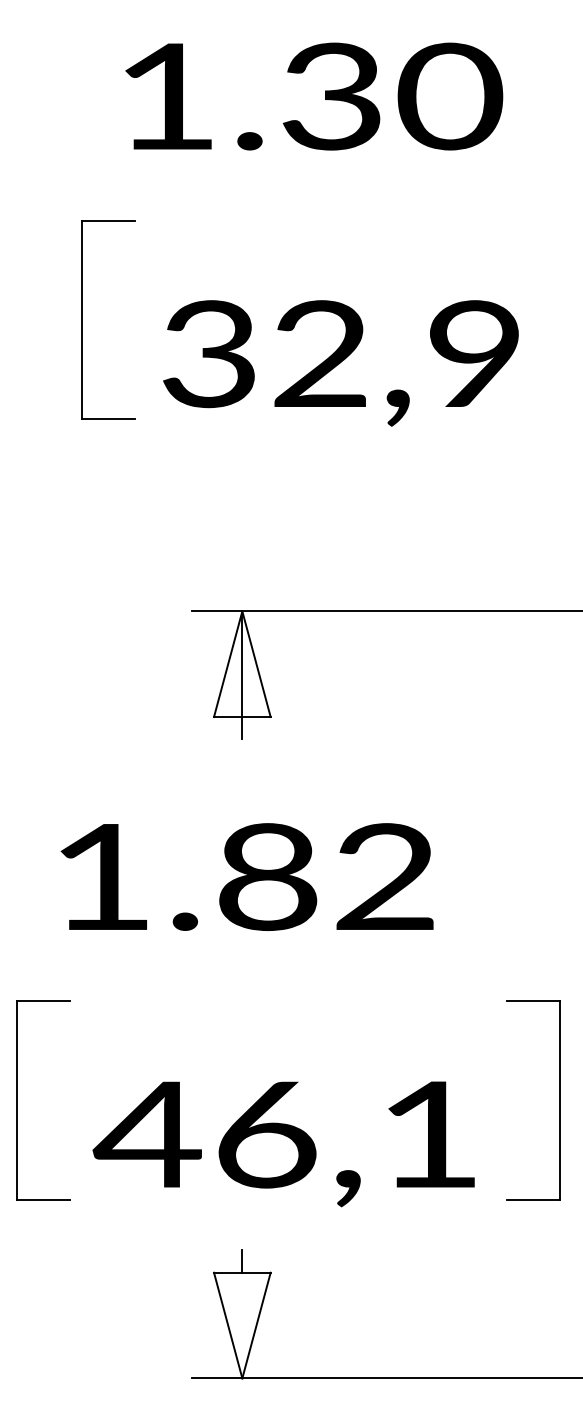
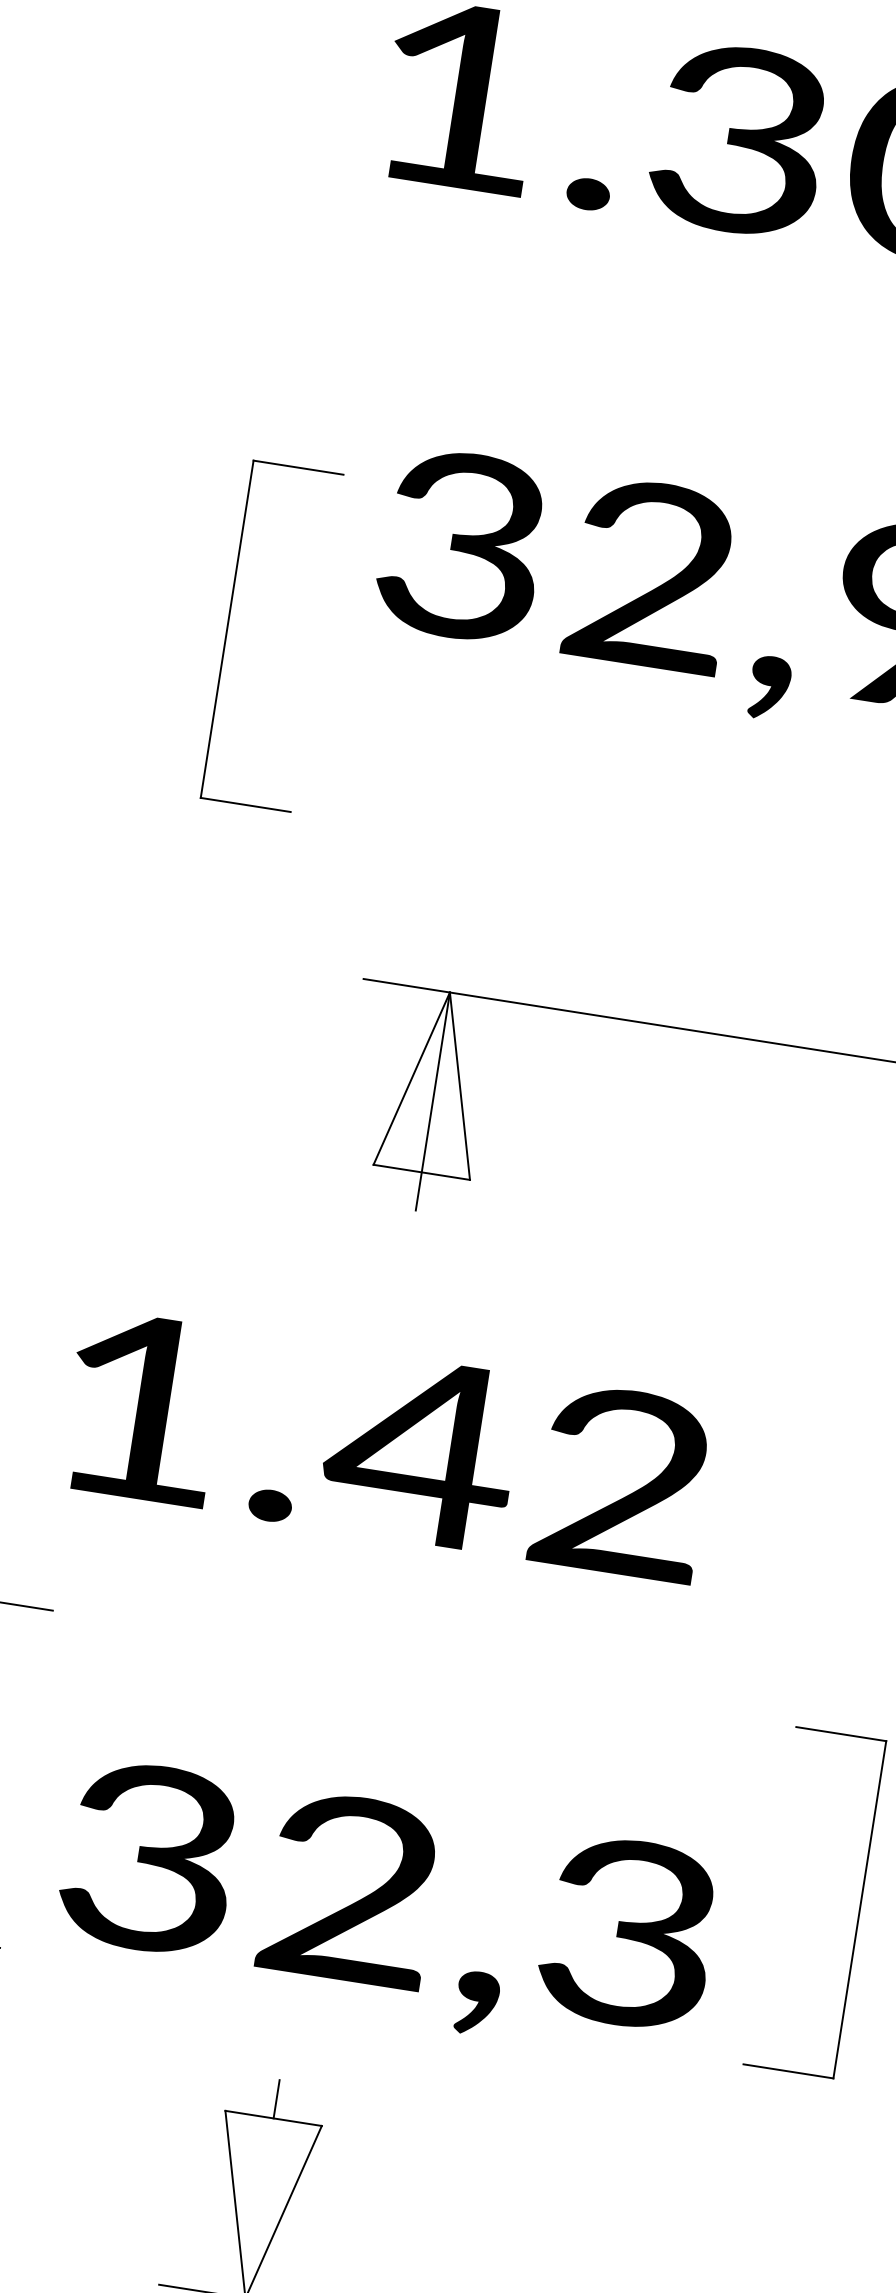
part: (82, 319) -> (228, 628), moved
text: (266, 876) -> (420, 1450), 1.82 -> 1.42
text: (284, 1134) -> (382, 1894), 46,1 -> 32,3

